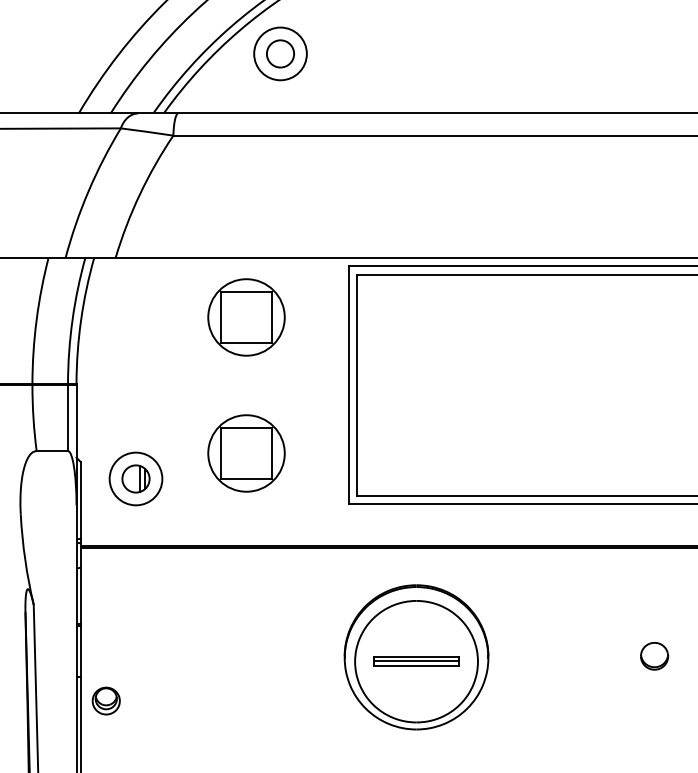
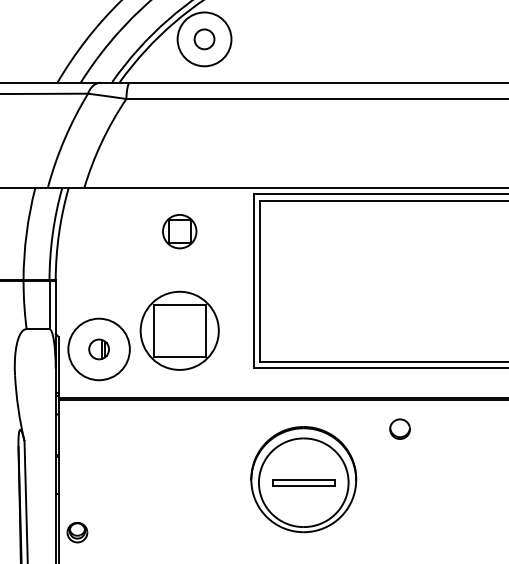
circle: (280, 53) -> (204, 39), size x1.4
part: (246, 317) -> (179, 231), size x0.6
part: (246, 453) -> (179, 330), size x1.4
circle: (135, 478) -> (98, 349), size x1.6
part: (654, 656) -> (400, 429), moved
line: (416, 660) -> (303, 481), removed
part: (105, 700) -> (76, 532), moved

